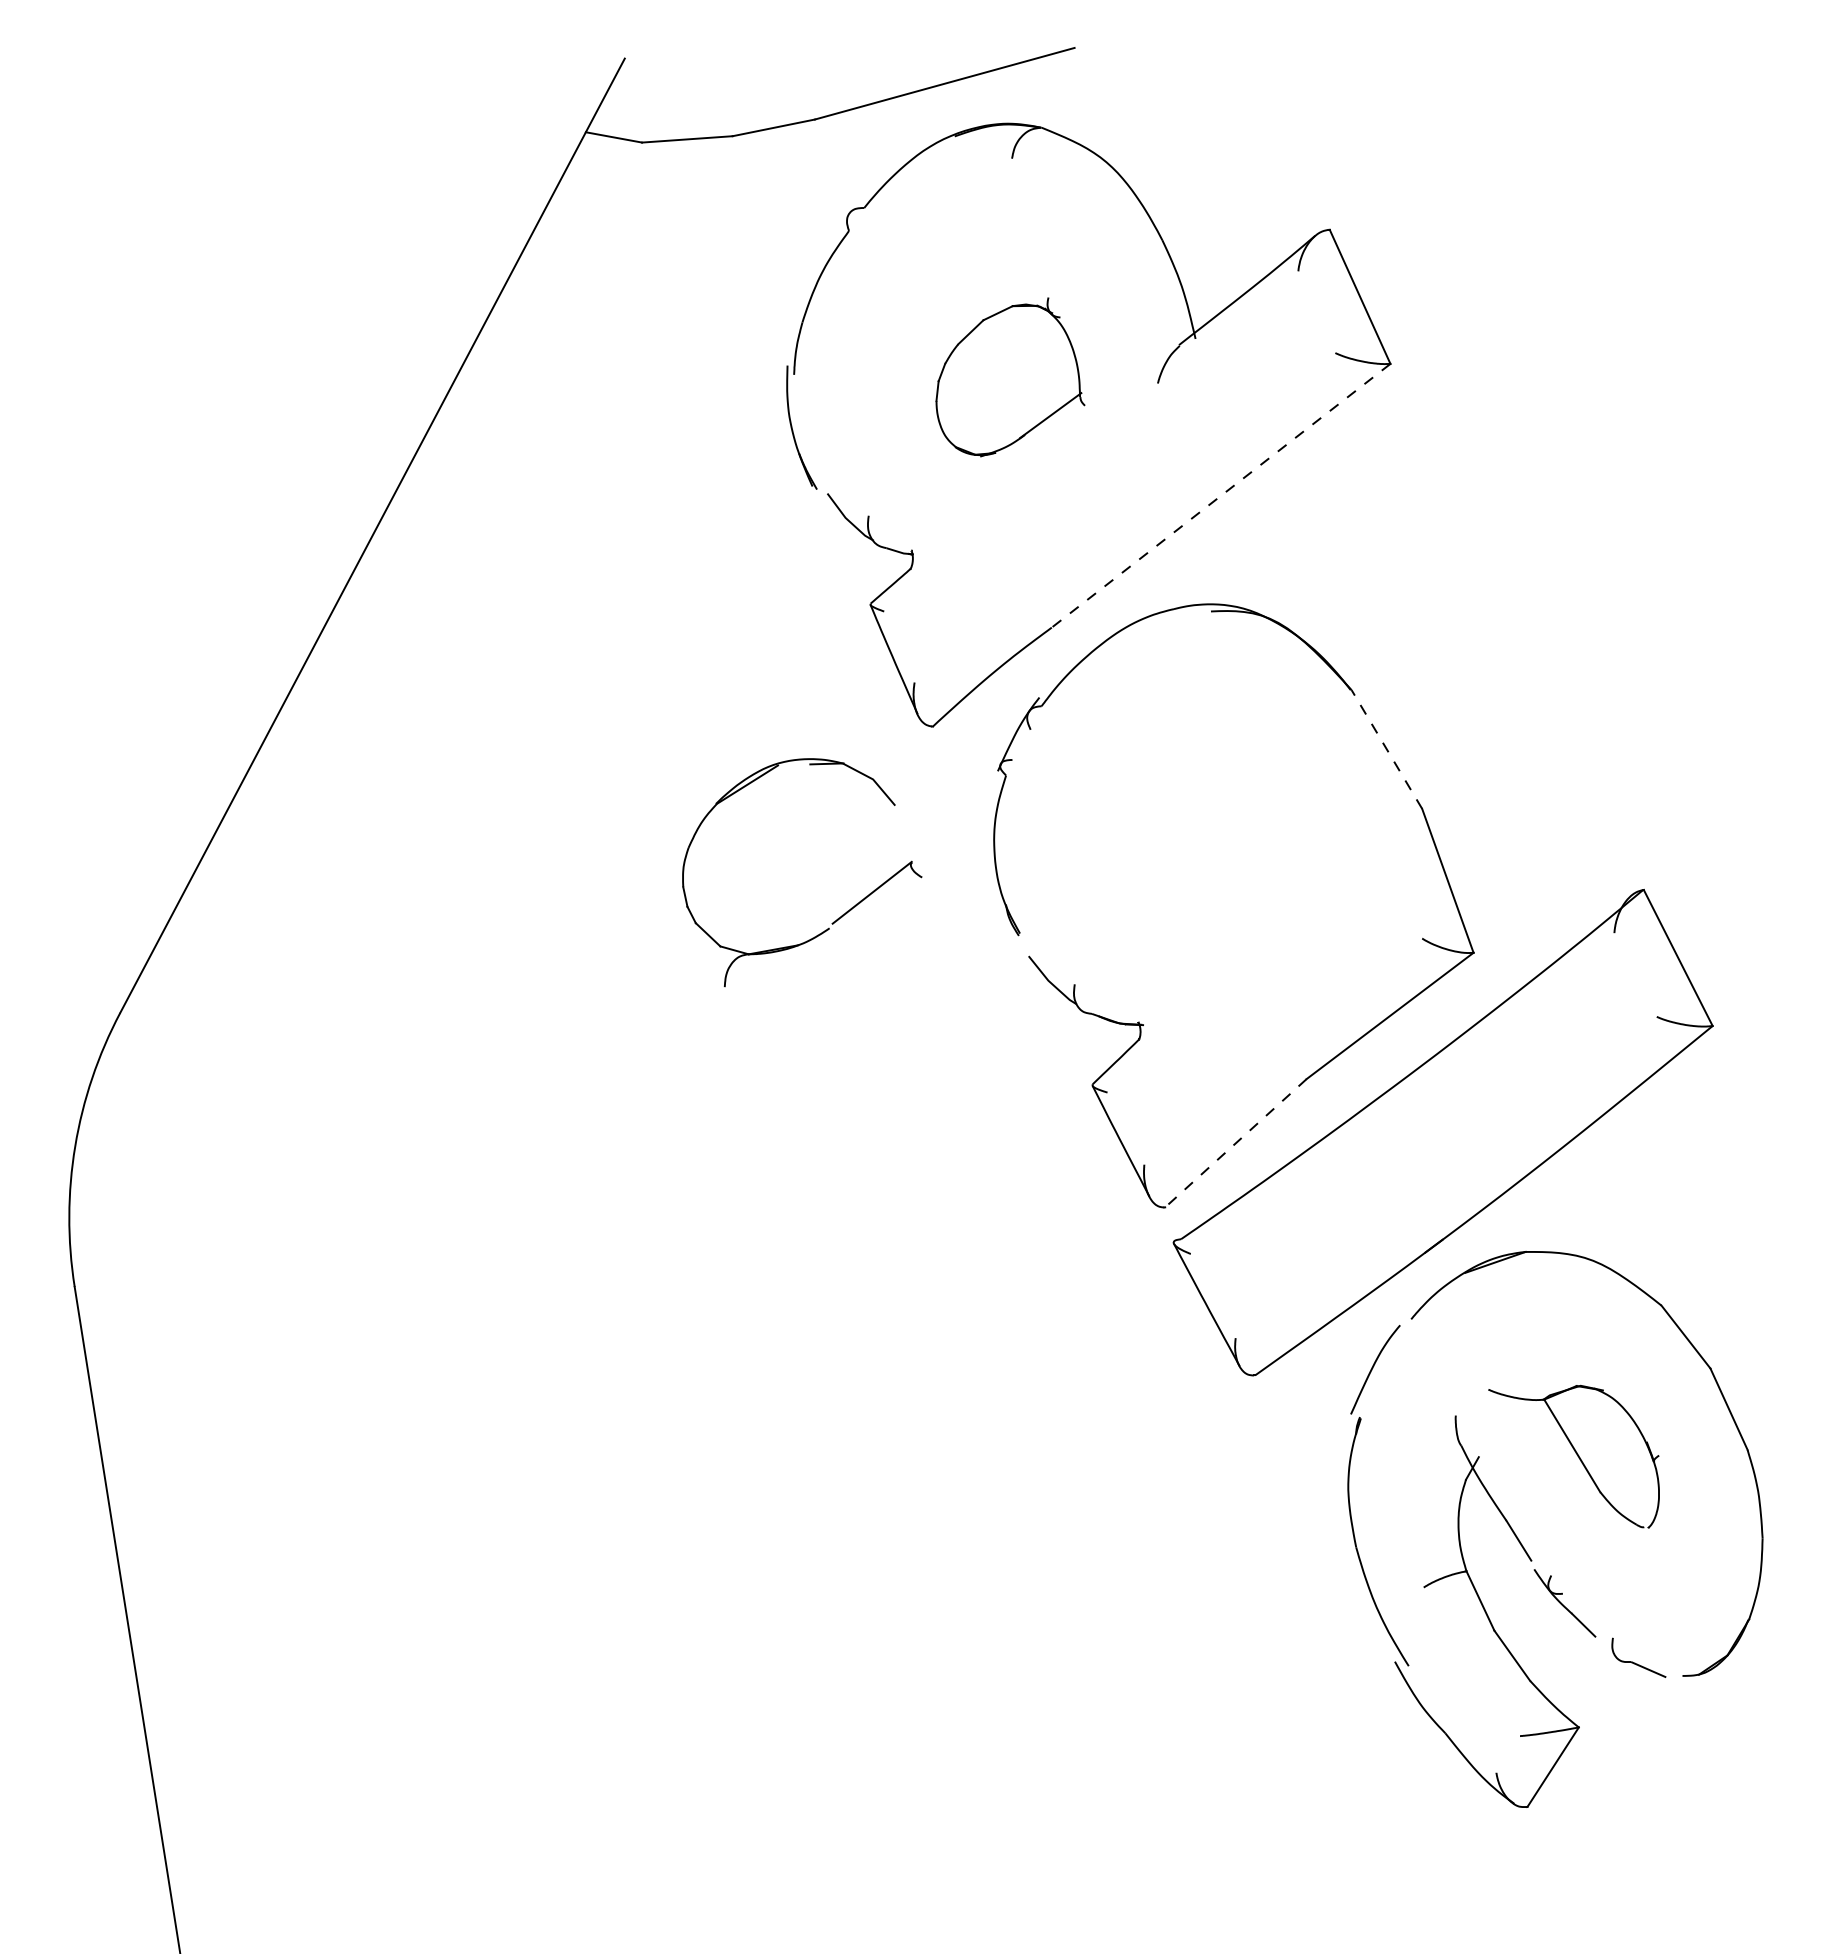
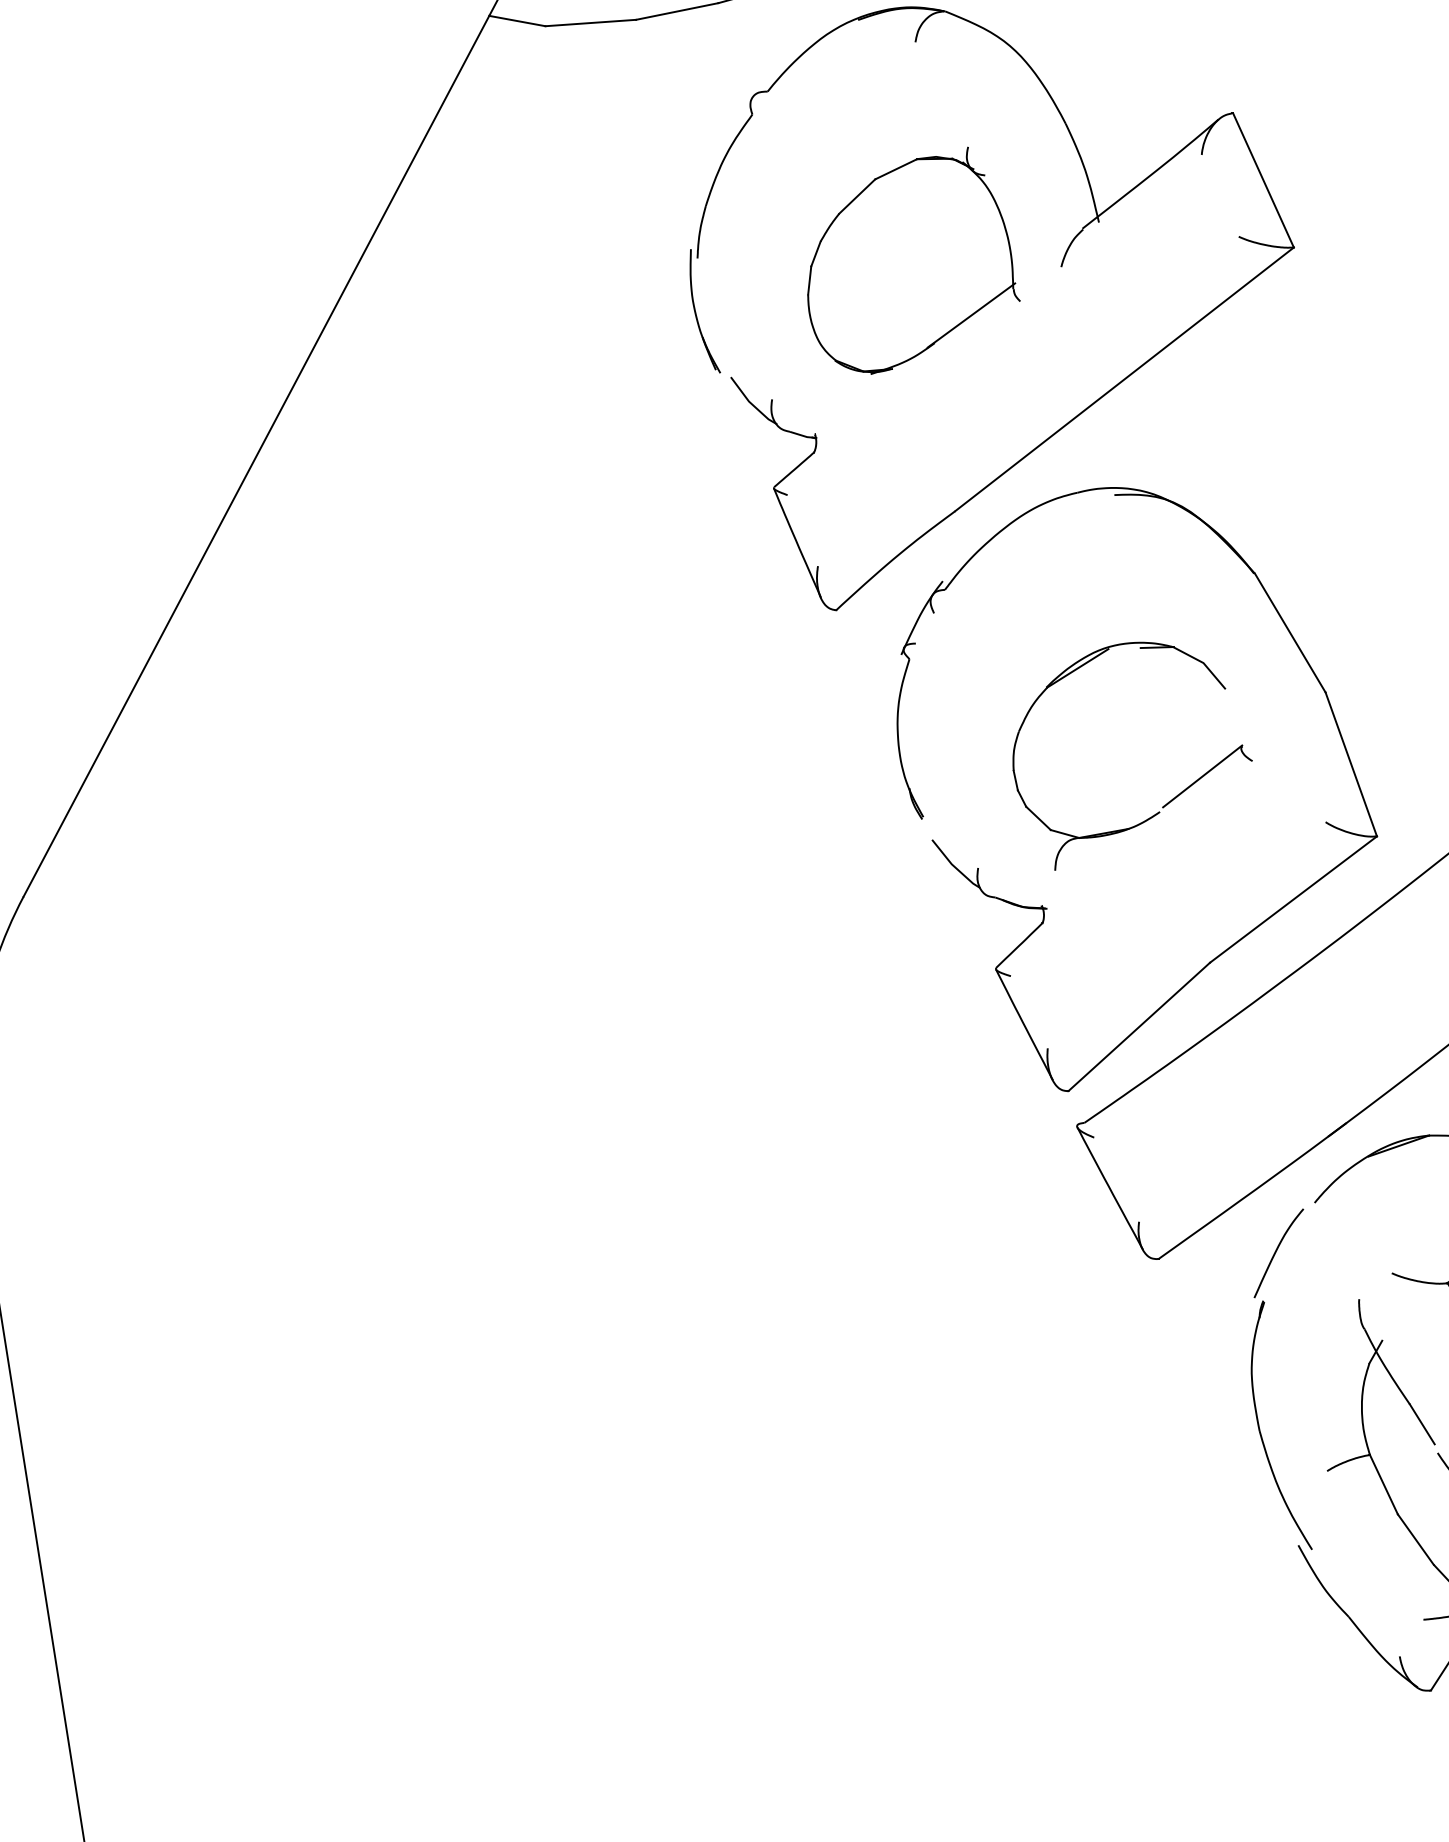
part: (1010, 377) -> (913, 261), size x1.43
line: (1221, 495) -> (1124, 379), dashed -> solid
line: (1386, 749) -> (1289, 633), dashed -> solid
part: (838, 917) -> (1168, 801), moved
line: (1235, 1143) -> (1138, 1027), dashed -> solid

